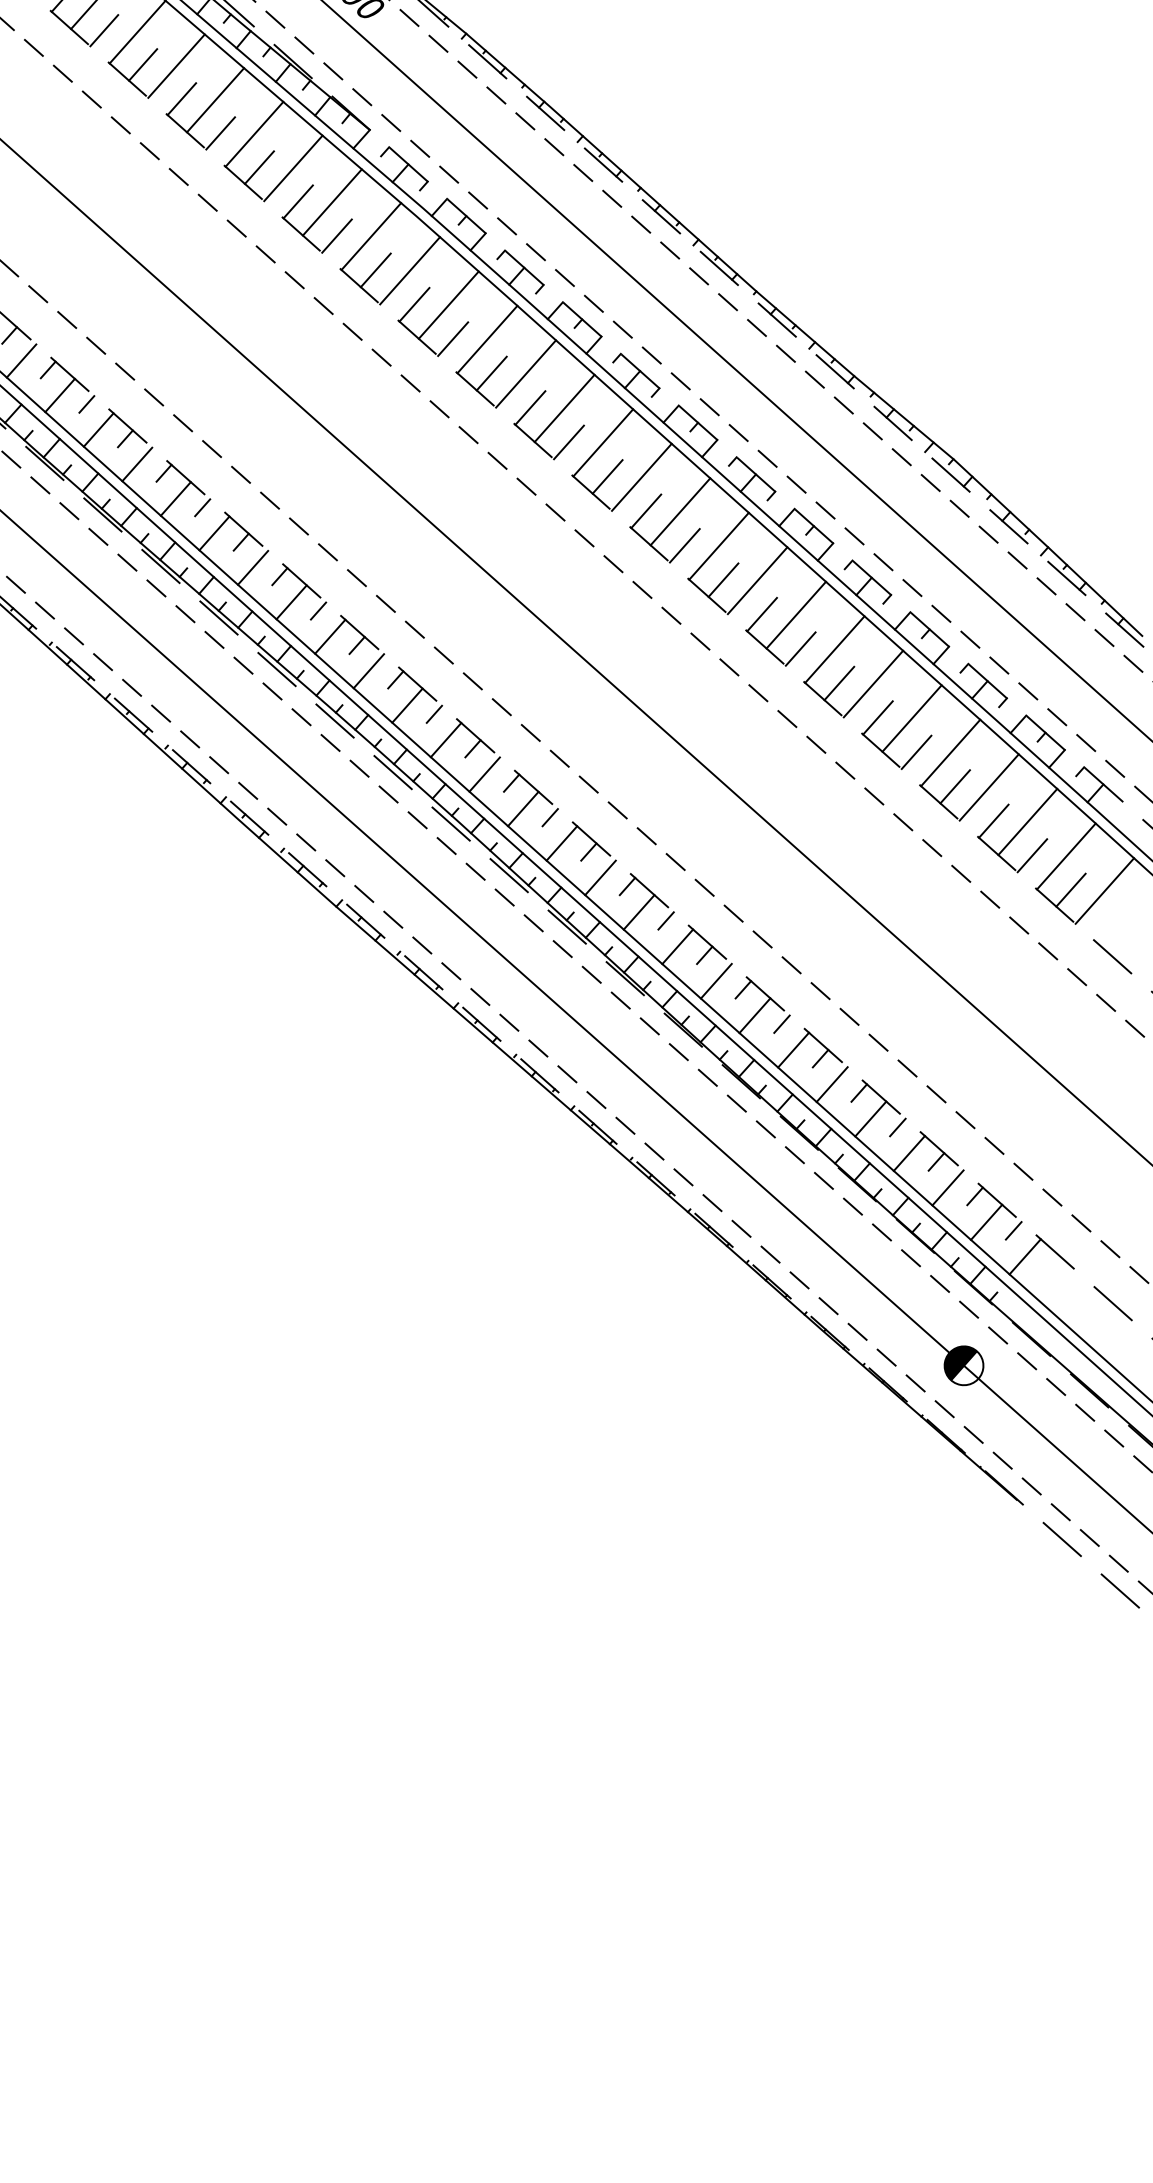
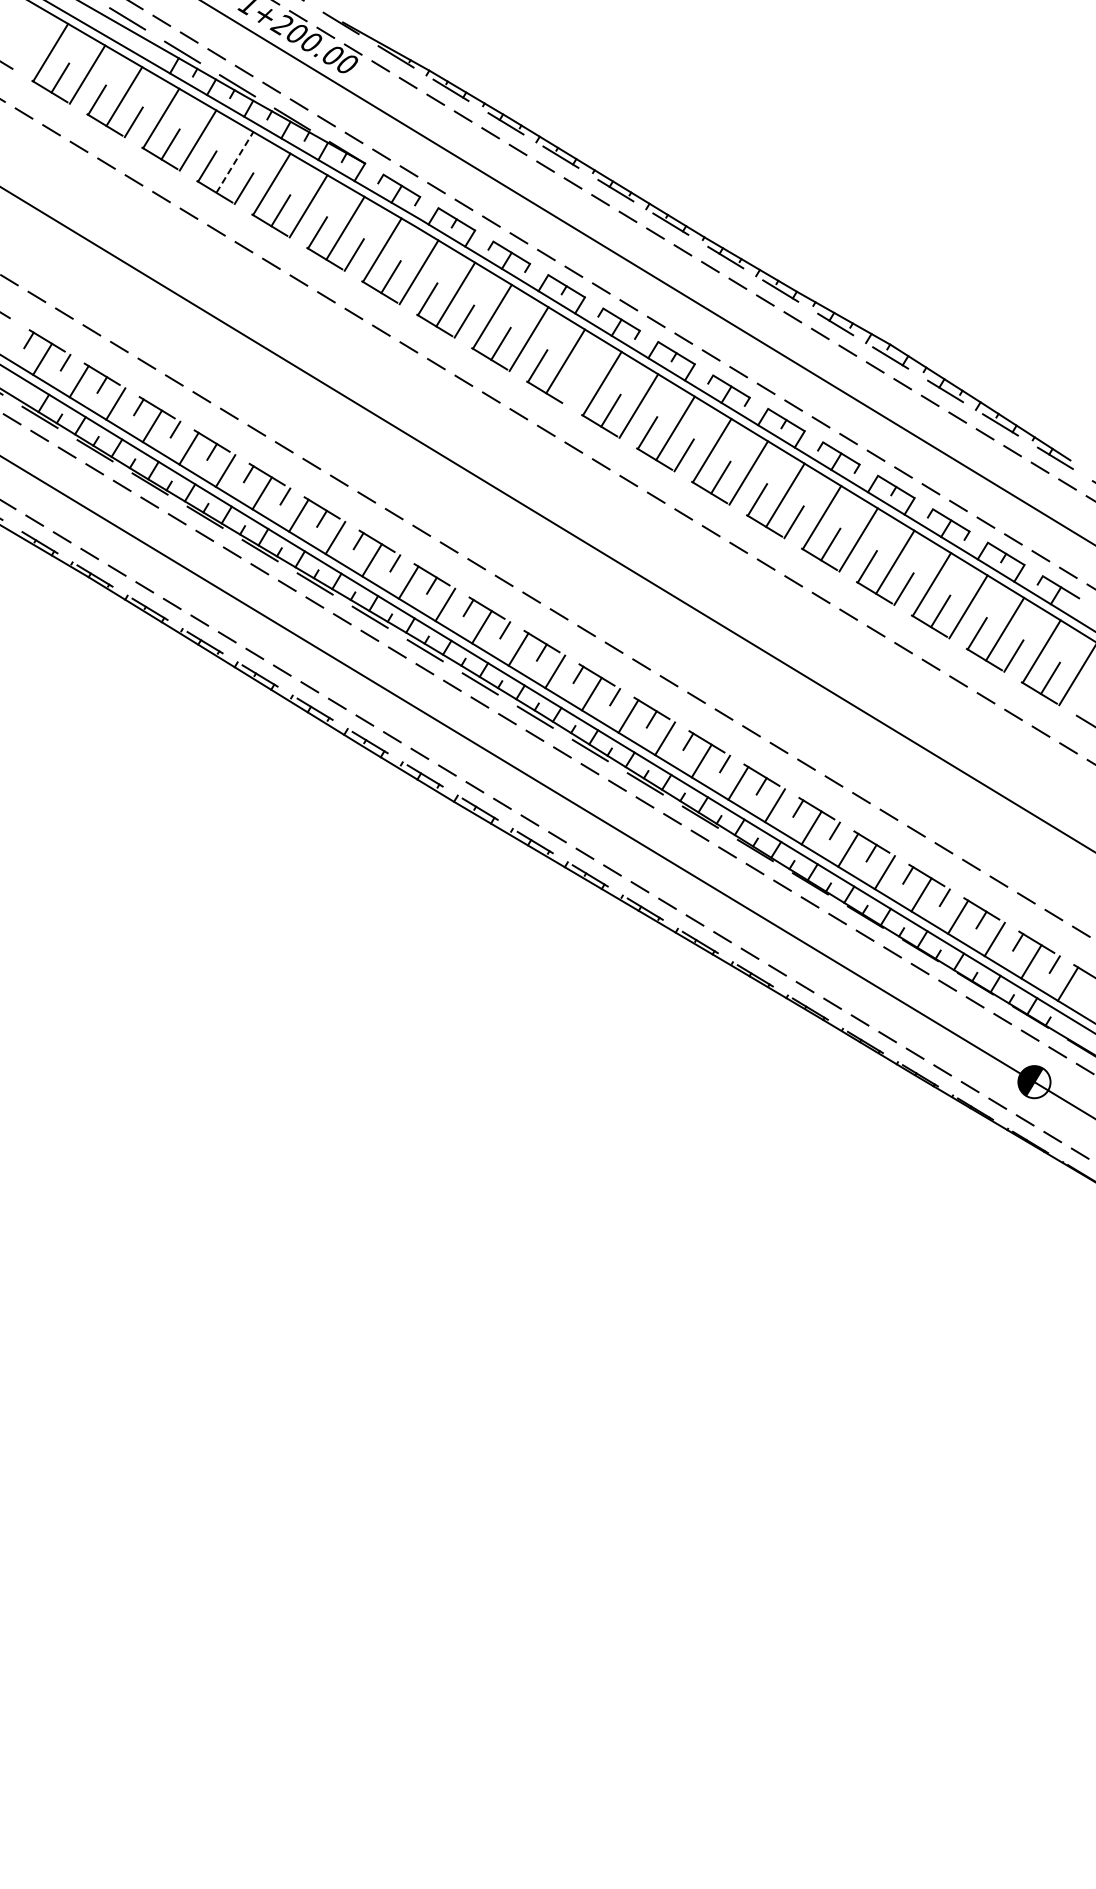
line: (215, 100) -> (234, 162), solid -> dashed
line: (568, 442) -> (573, 388), removed

